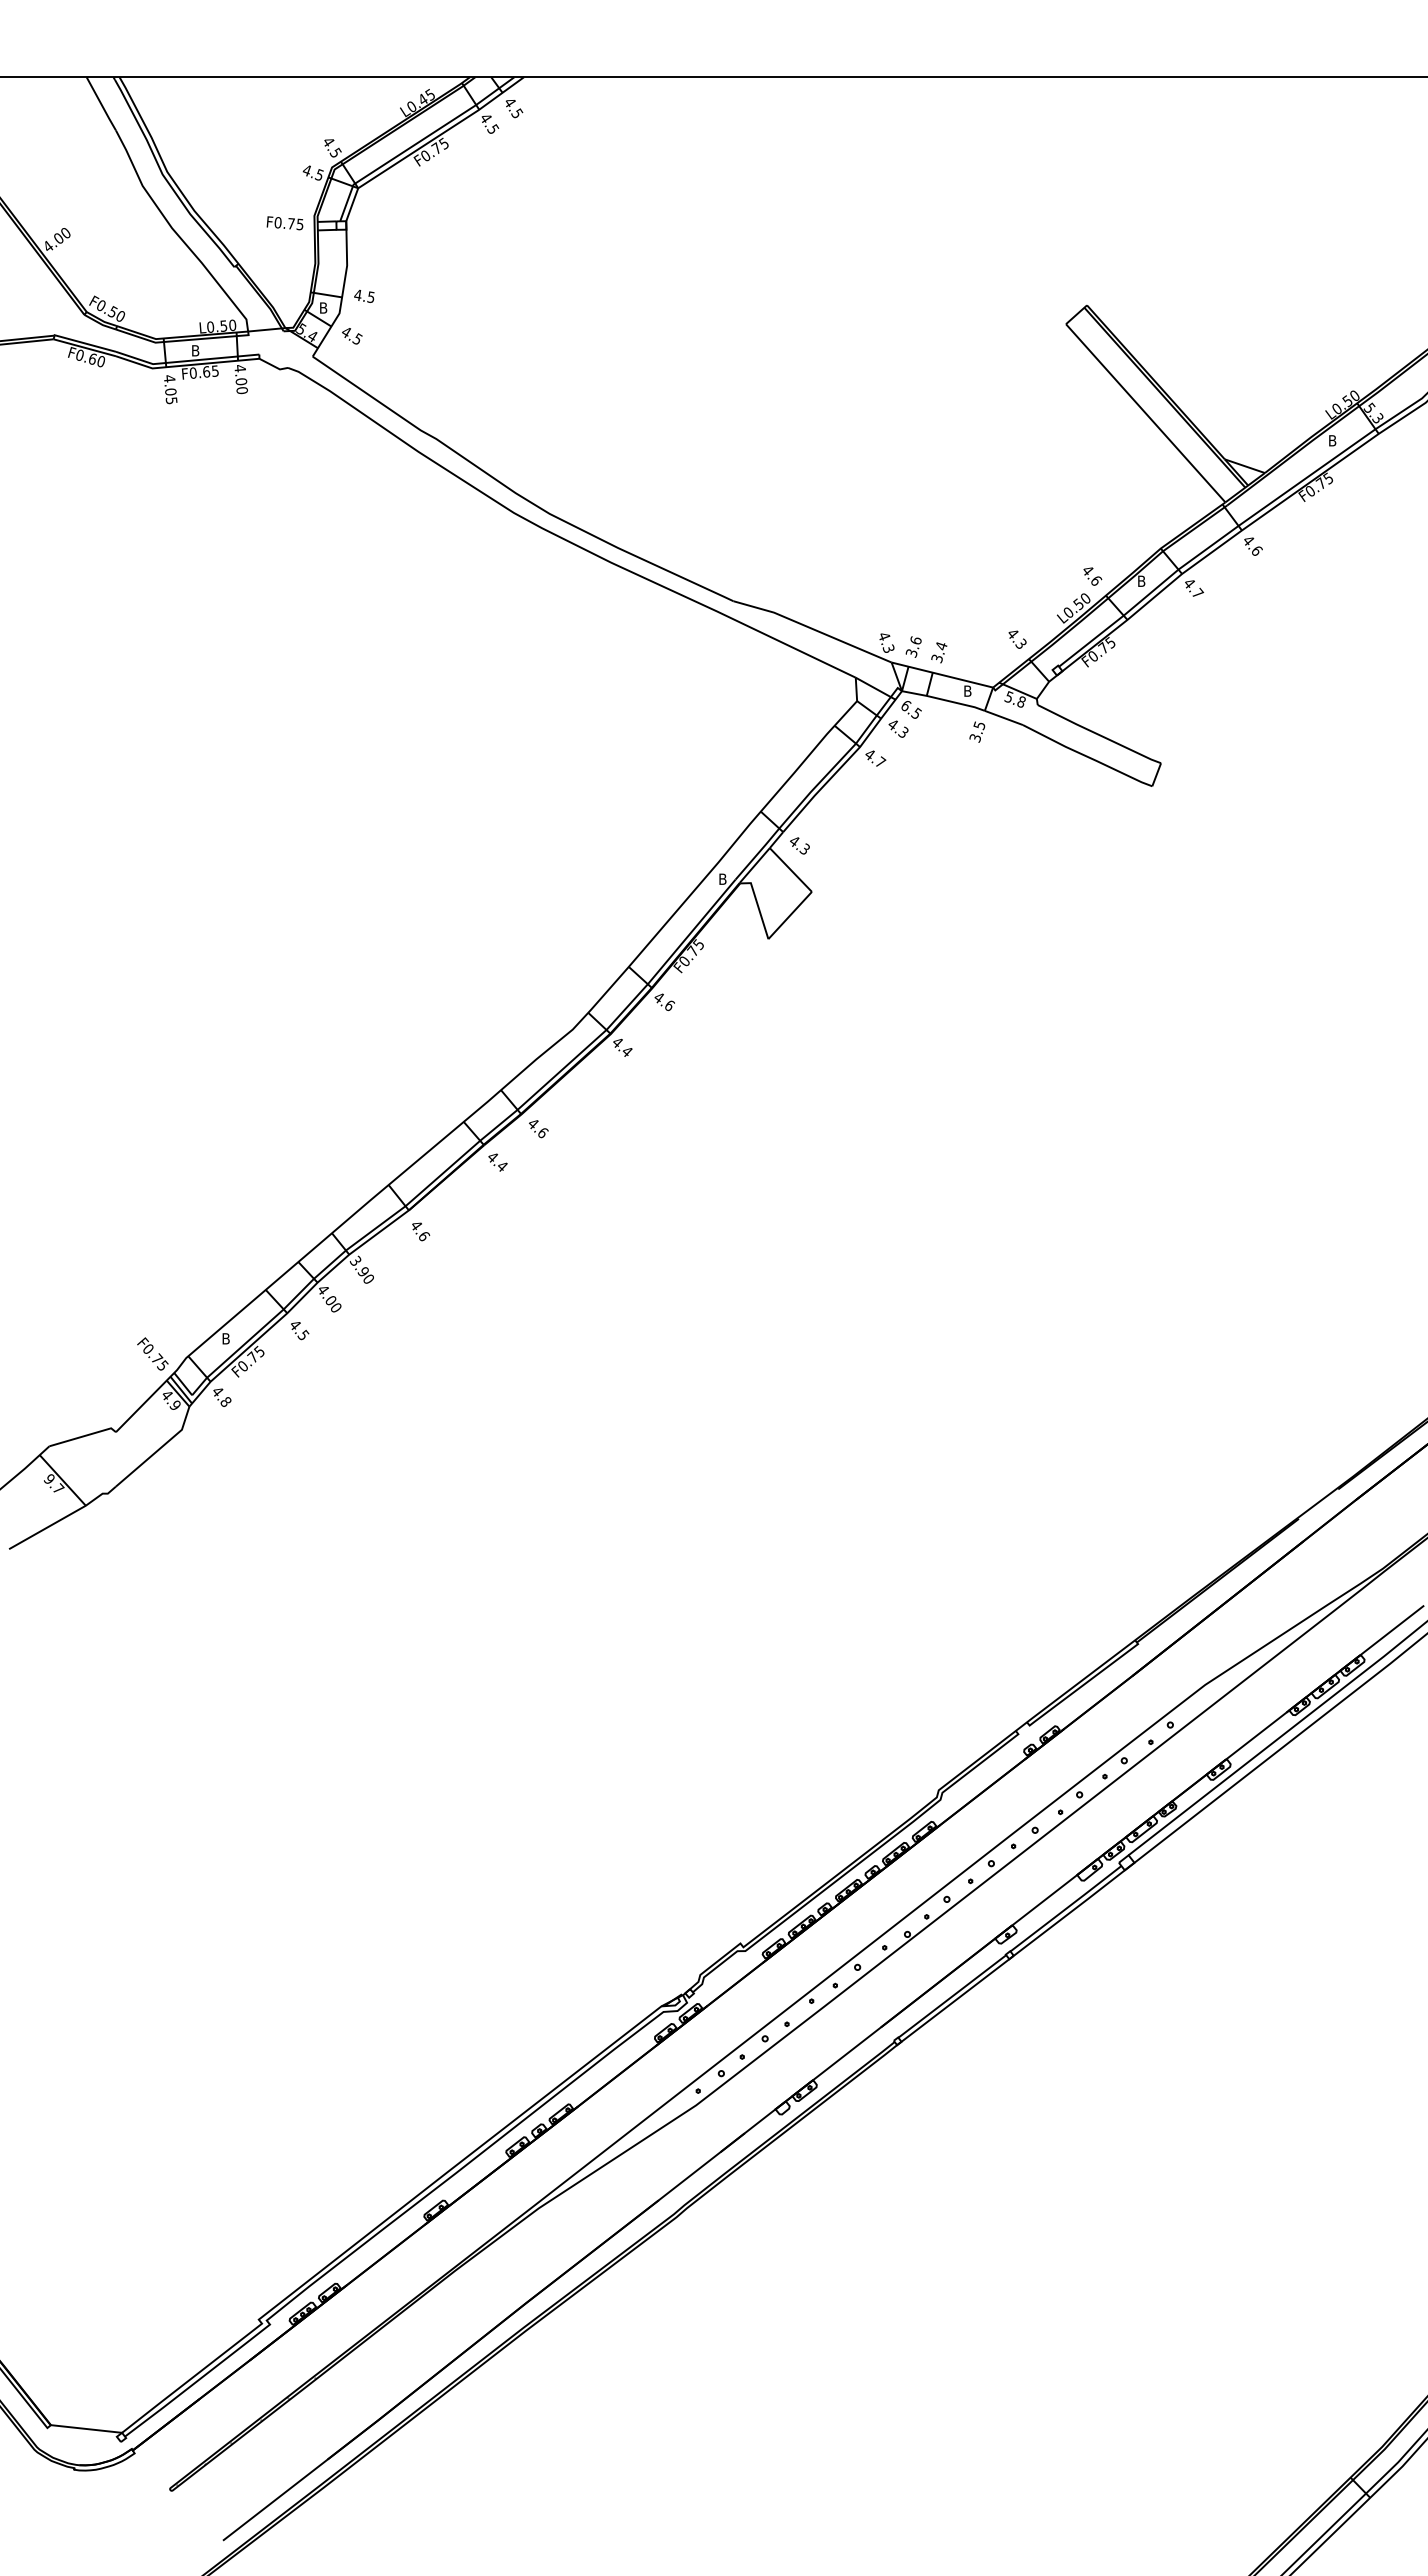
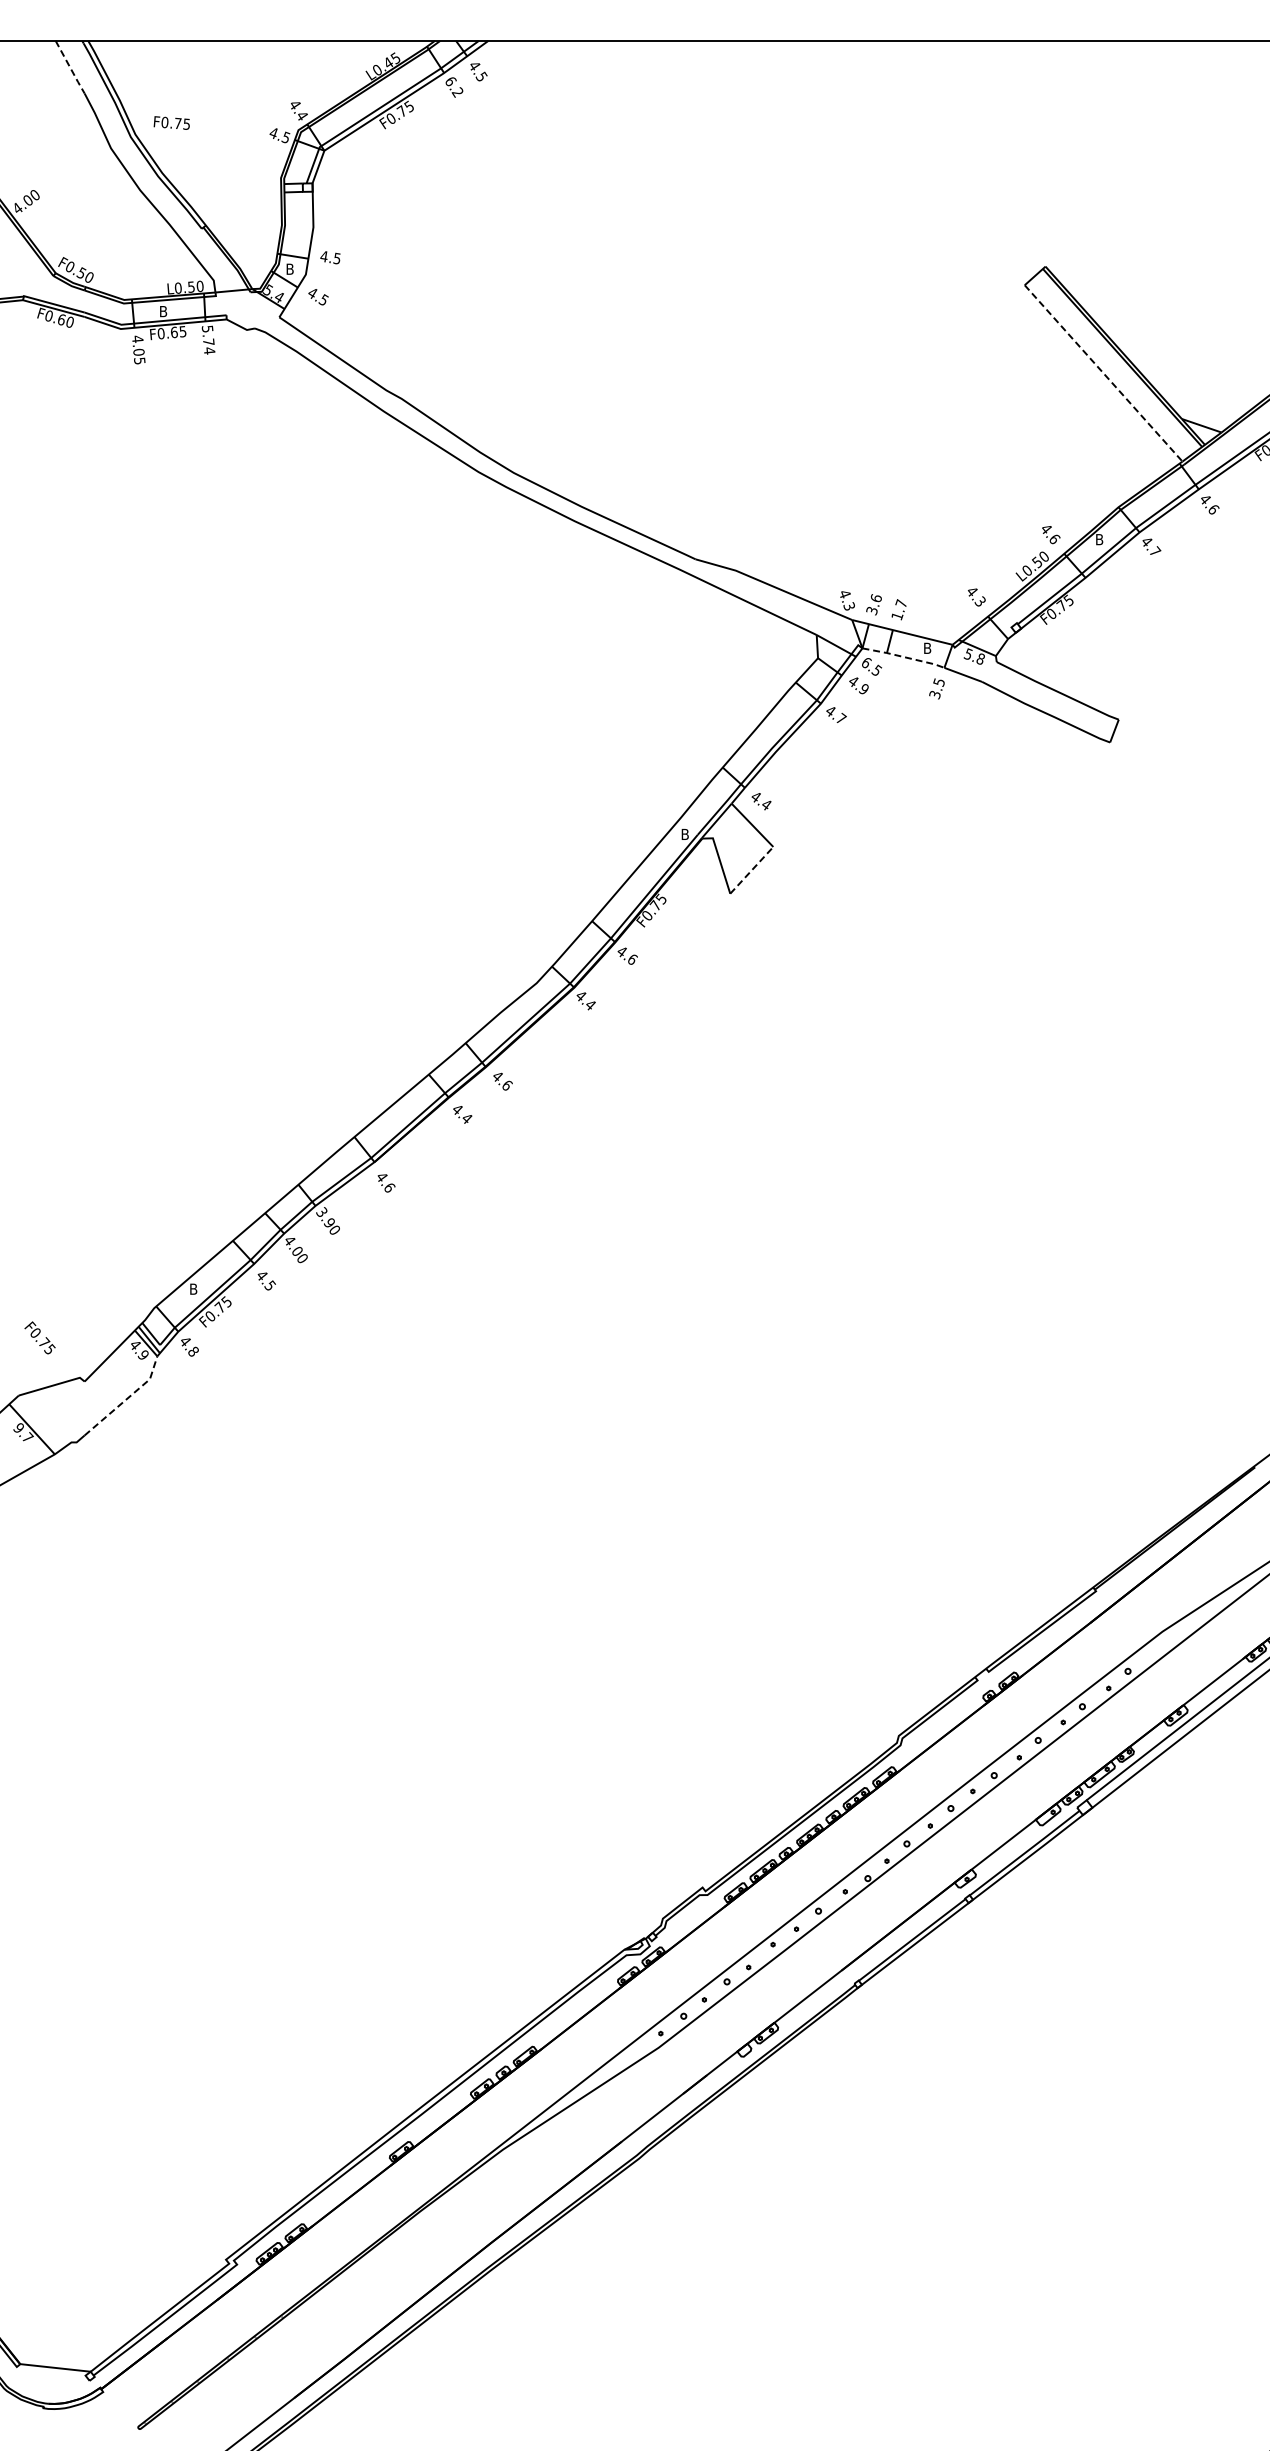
line: (101, 105) -> (70, 68), solid -> dashed
text: (489, 124) -> (454, 87), 4.5 -> 6.2
text: (335, 152) -> (301, 115), 4.5 -> 4.4
text: (284, 223) -> (171, 123), moved
text: (240, 379) -> (207, 339), 4.00 -> 5.74
line: (1145, 413) -> (1103, 373), solid -> dashed
text: (939, 652) -> (899, 610), 3.4 -> 1.7
line: (944, 700) -> (904, 657), solid -> dashed
text: (903, 731) -> (863, 688), 4.3 -> 4.9
text: (804, 848) -> (765, 804), 4.3 -> 4.4
line: (790, 915) -> (752, 870), solid -> dashed
text: (152, 1353) -> (39, 1337), moved
line: (158, 1449) -> (126, 1398), solid -> dashed

